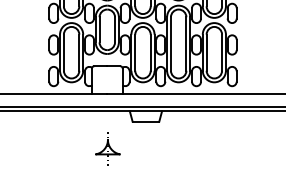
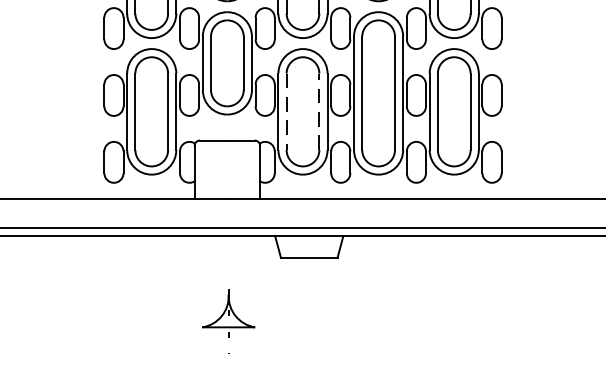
line: (150, 52) -> (318, 111), solid -> dashed
line: (135, 53) -> (287, 113), solid -> dashed

